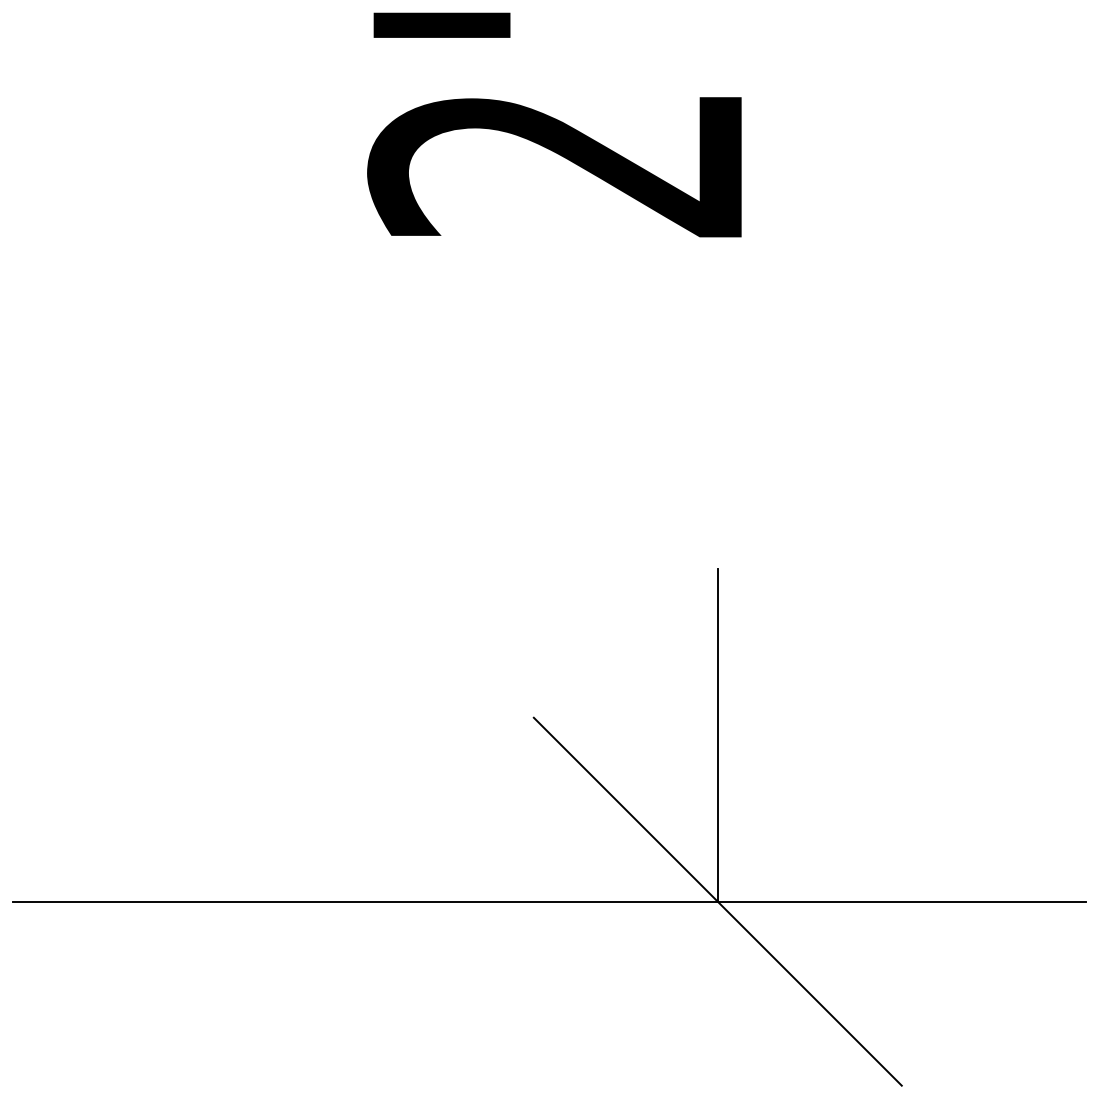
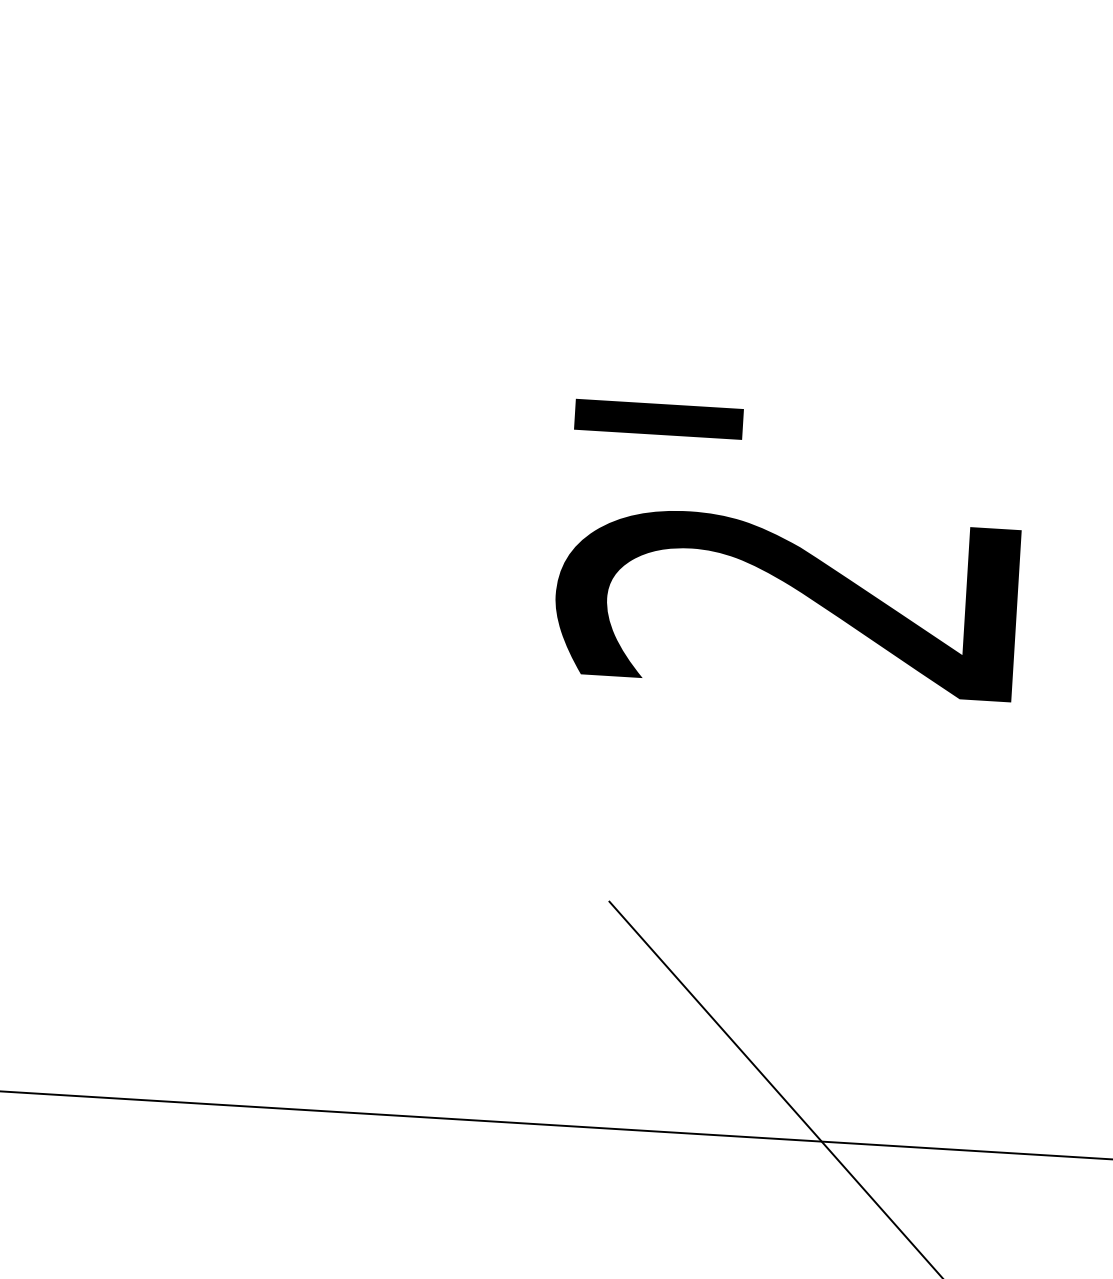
text: (554, 124) -> (789, 549), moved
line: (717, 735) -> (833, 937), removed

